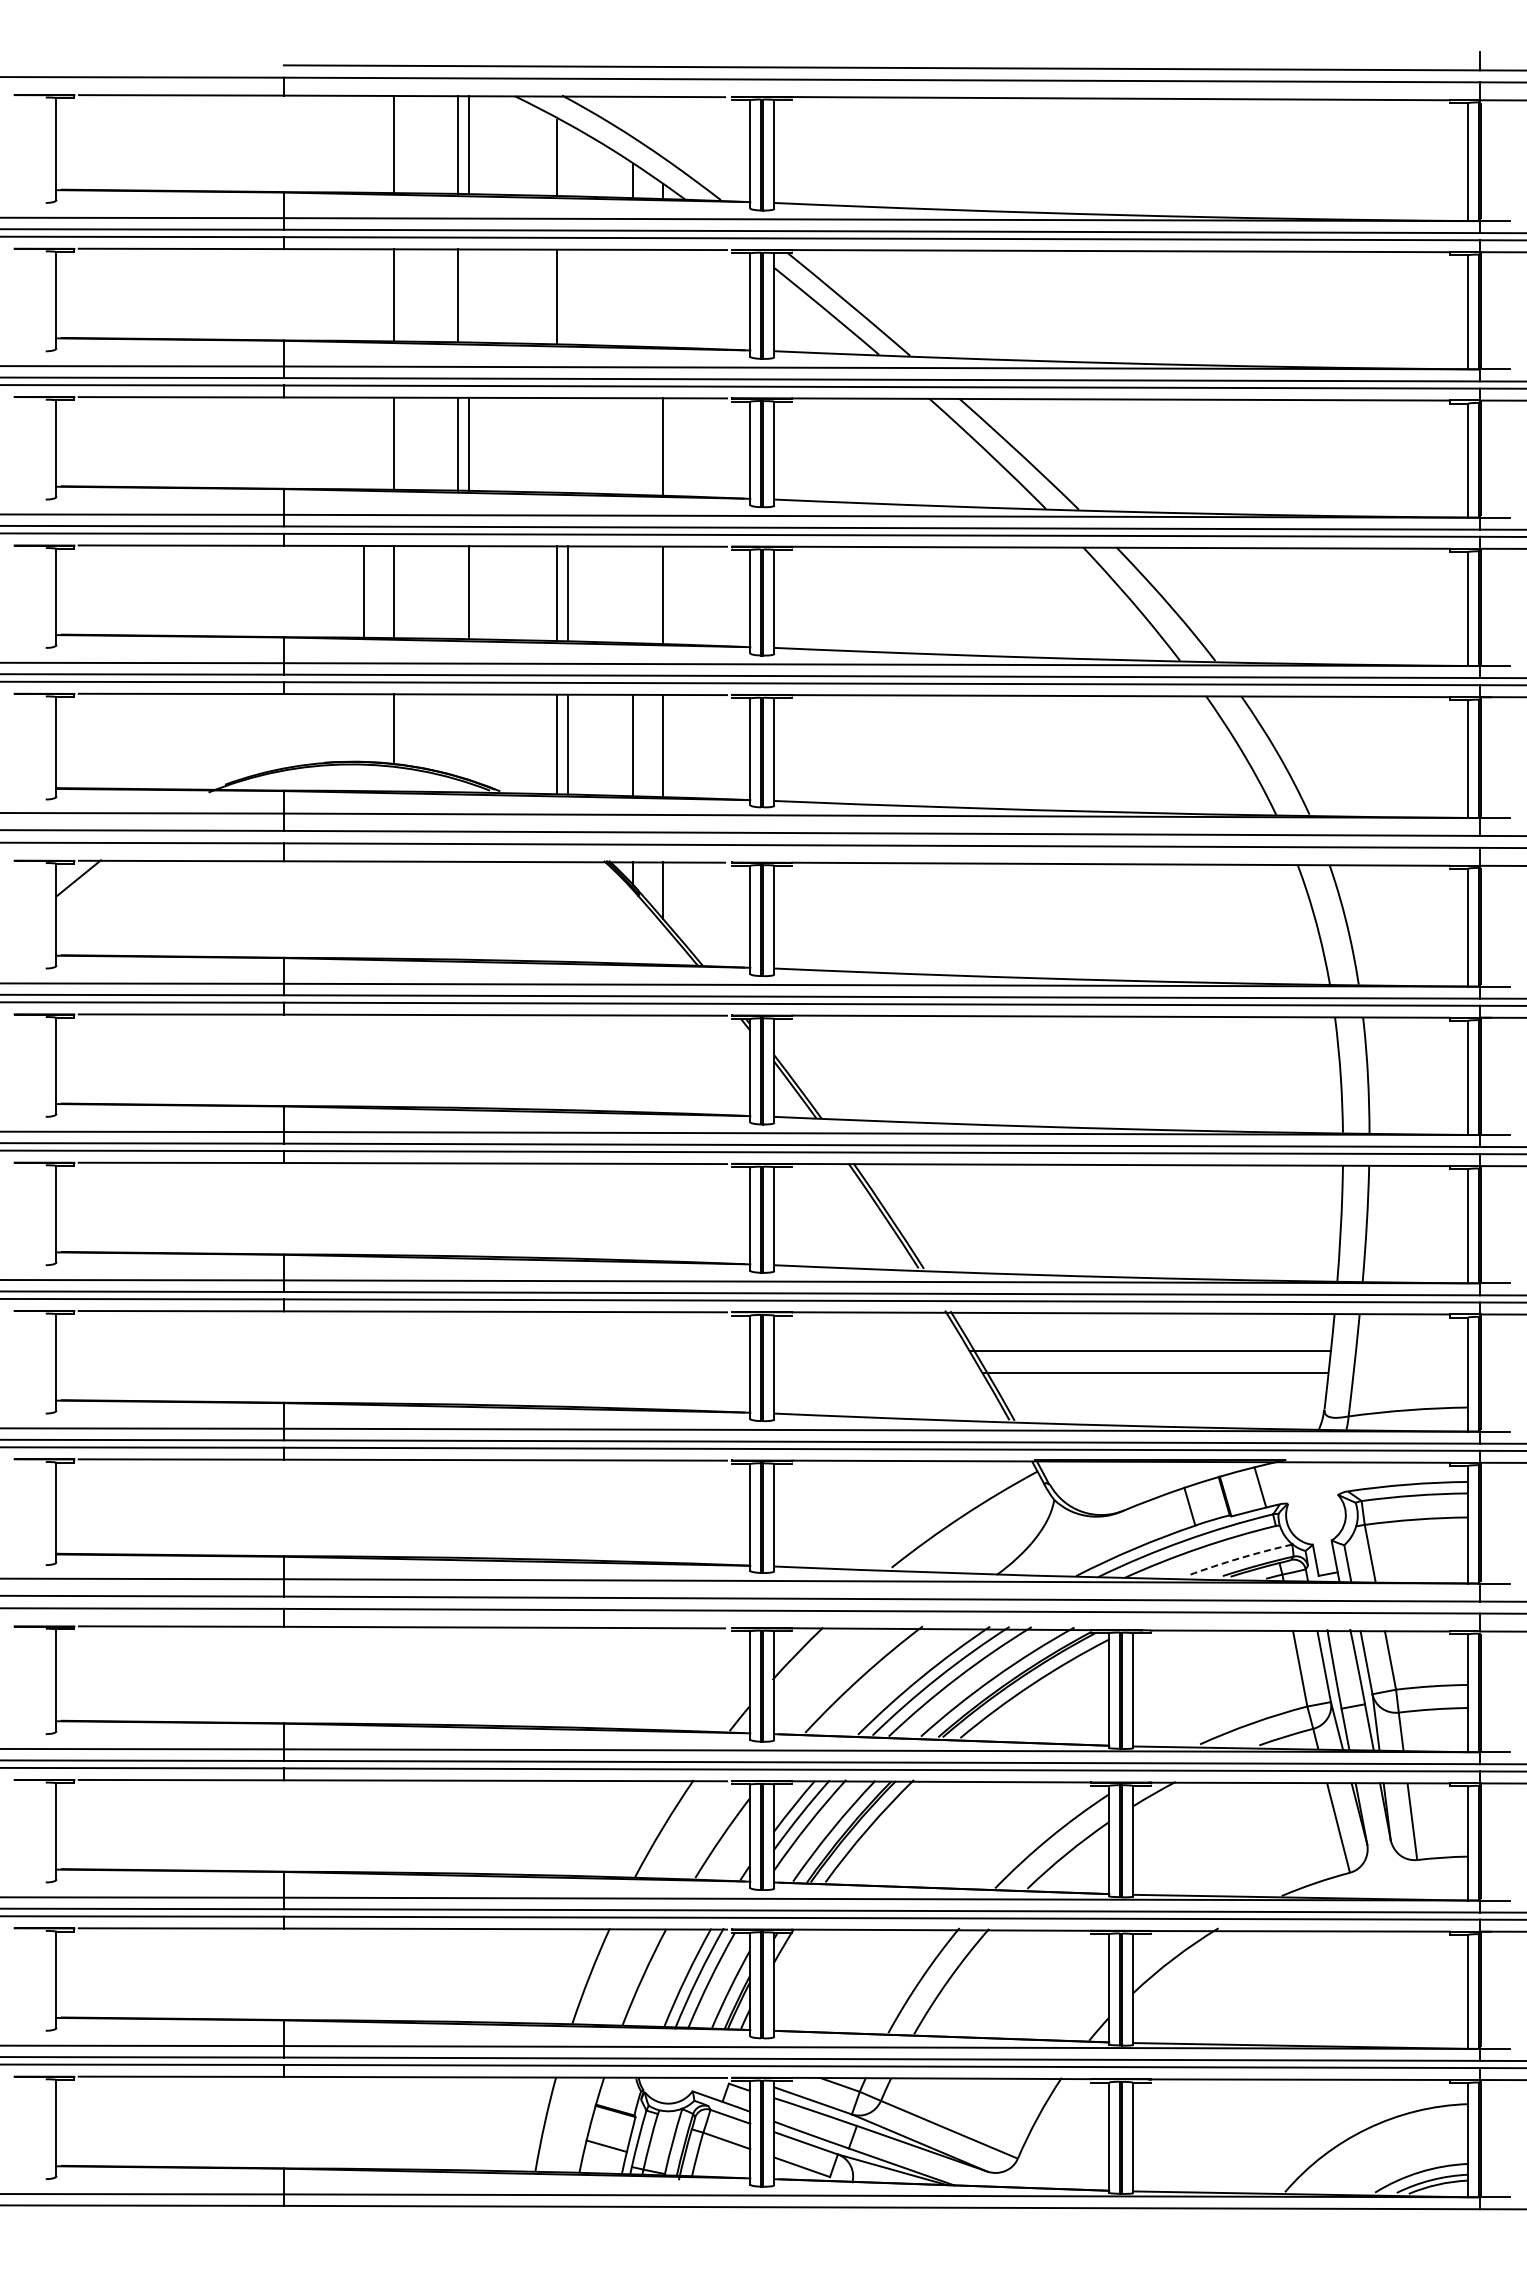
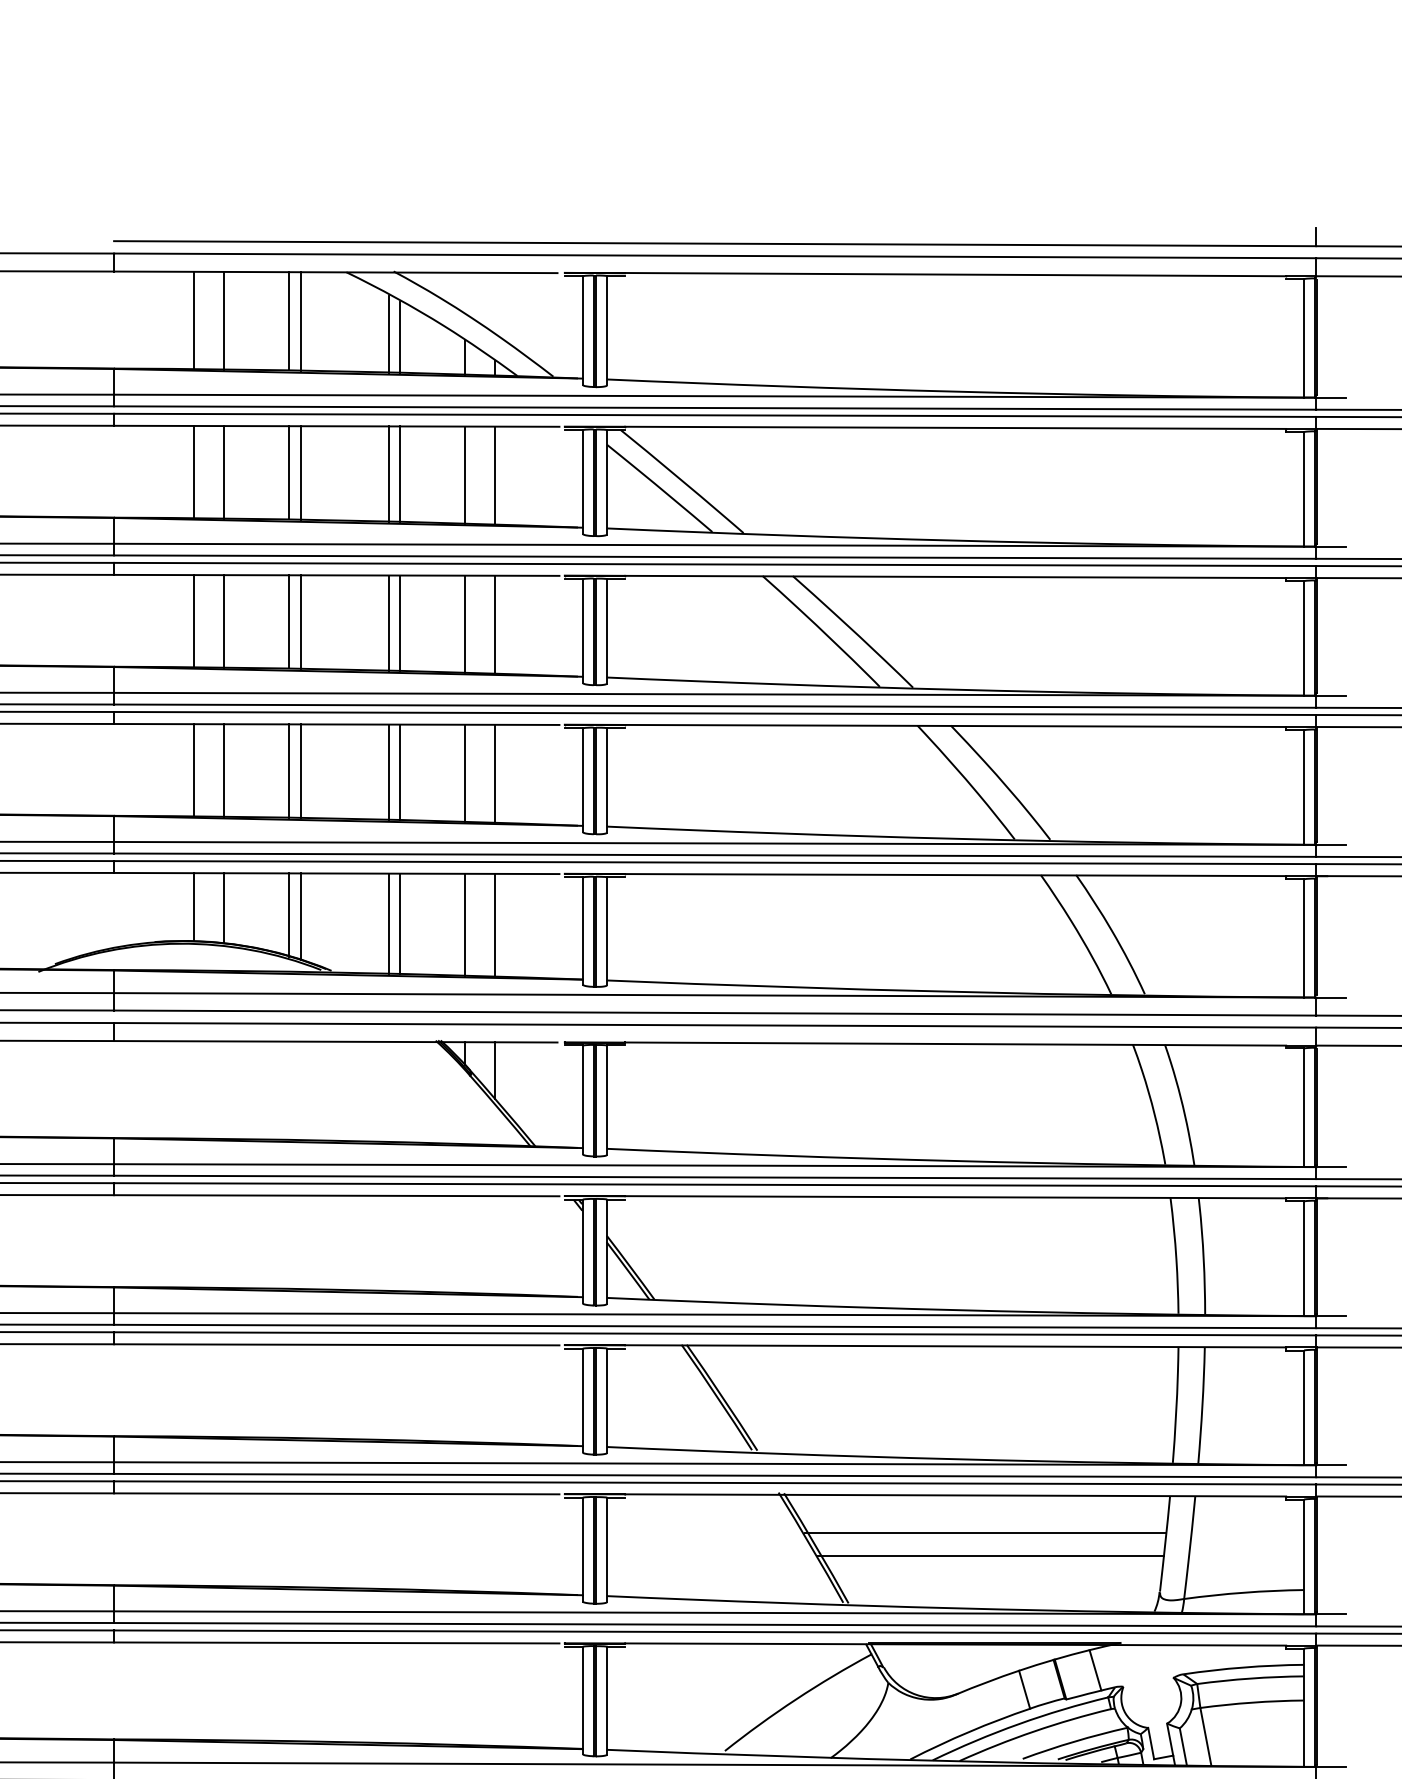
line: (363, 143) -> (194, 319), added
line: (568, 160) -> (400, 336), added
line: (363, 295) -> (194, 472), added
line: (469, 295) -> (300, 472), added
line: (568, 296) -> (400, 473), added
line: (632, 297) -> (464, 474), added
line: (662, 298) -> (494, 475), added
line: (363, 443) -> (194, 621), added
line: (557, 445) -> (389, 623), added
line: (568, 445) -> (400, 623), added
line: (632, 446) -> (464, 624), added
line: (458, 592) -> (289, 770), added
line: (632, 594) -> (464, 772), added
line: (363, 727) -> (194, 906), added
line: (458, 735) -> (289, 914), added
line: (469, 737) -> (300, 916), added
arc: (1239, 1558) -> (1074, 1741), dashed -> solid

